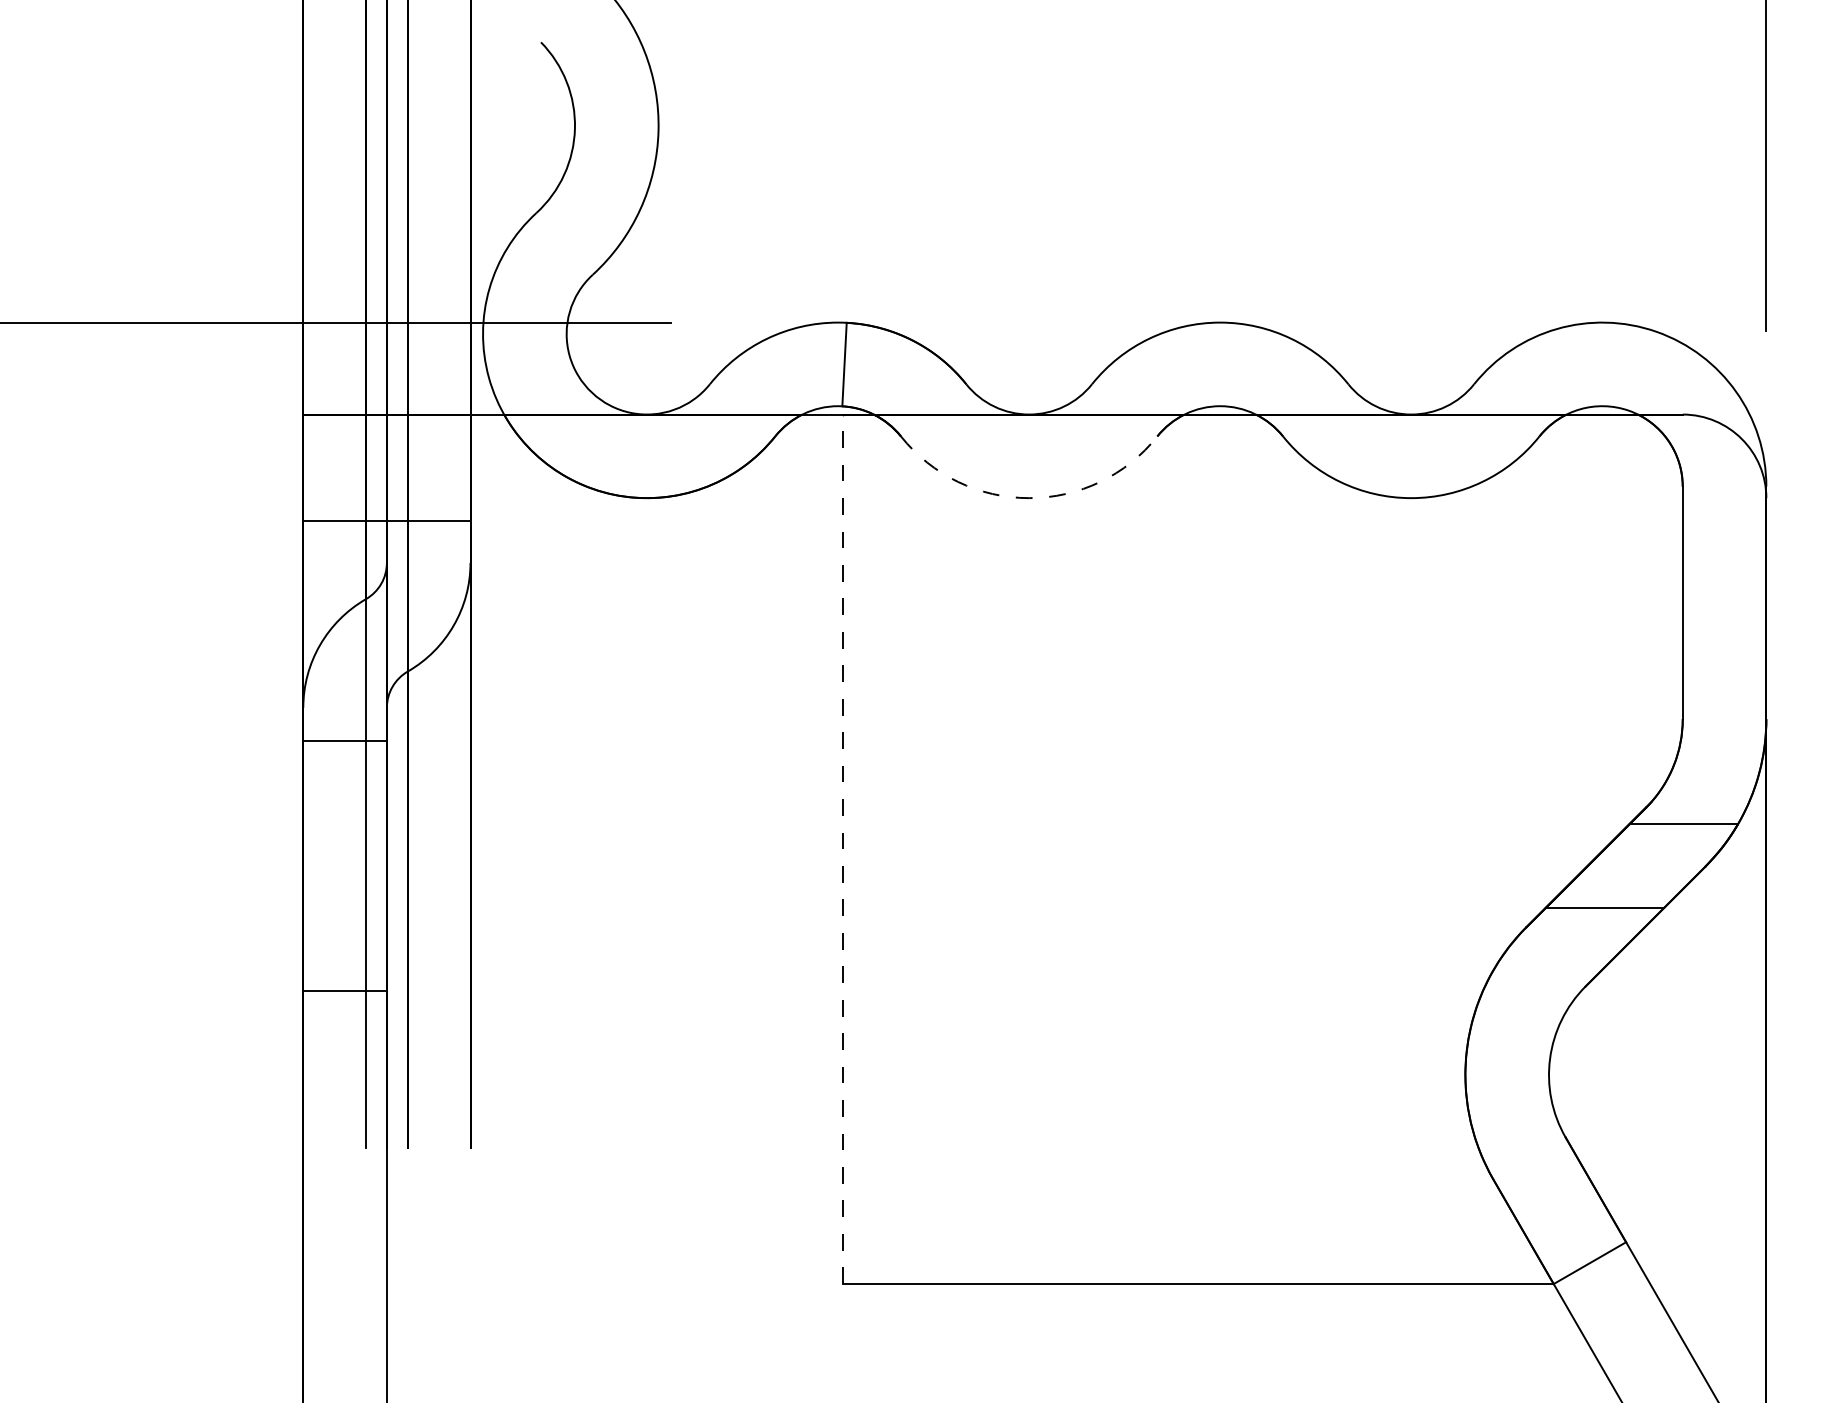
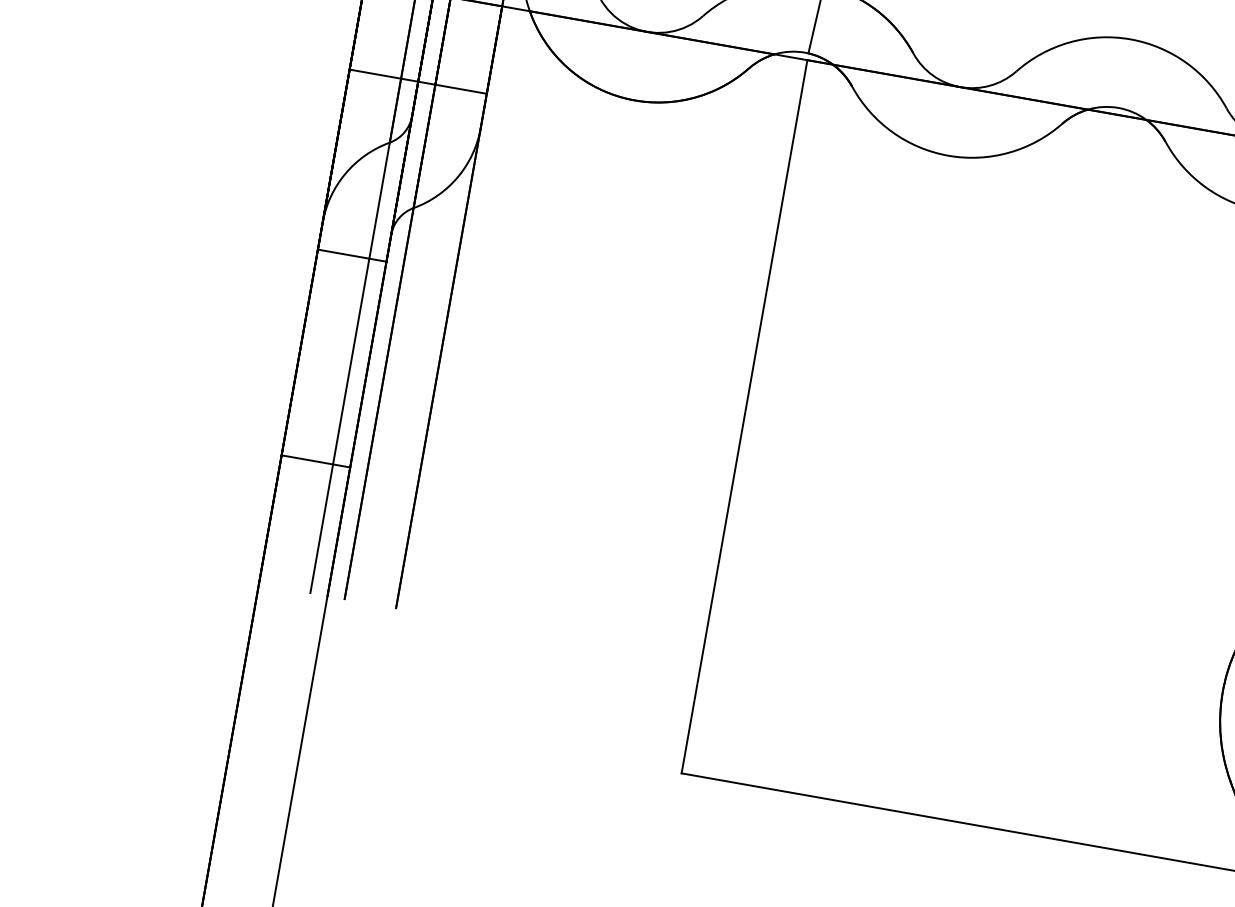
arc: (1029, 498) -> (948, 156), dashed -> solid
line: (842, 849) -> (744, 416), dashed -> solid

